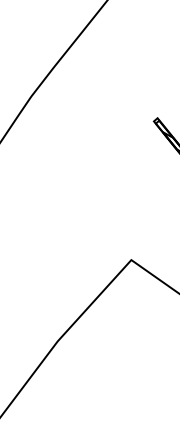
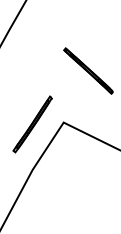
part: (70, 254) -> (32, 124), added

